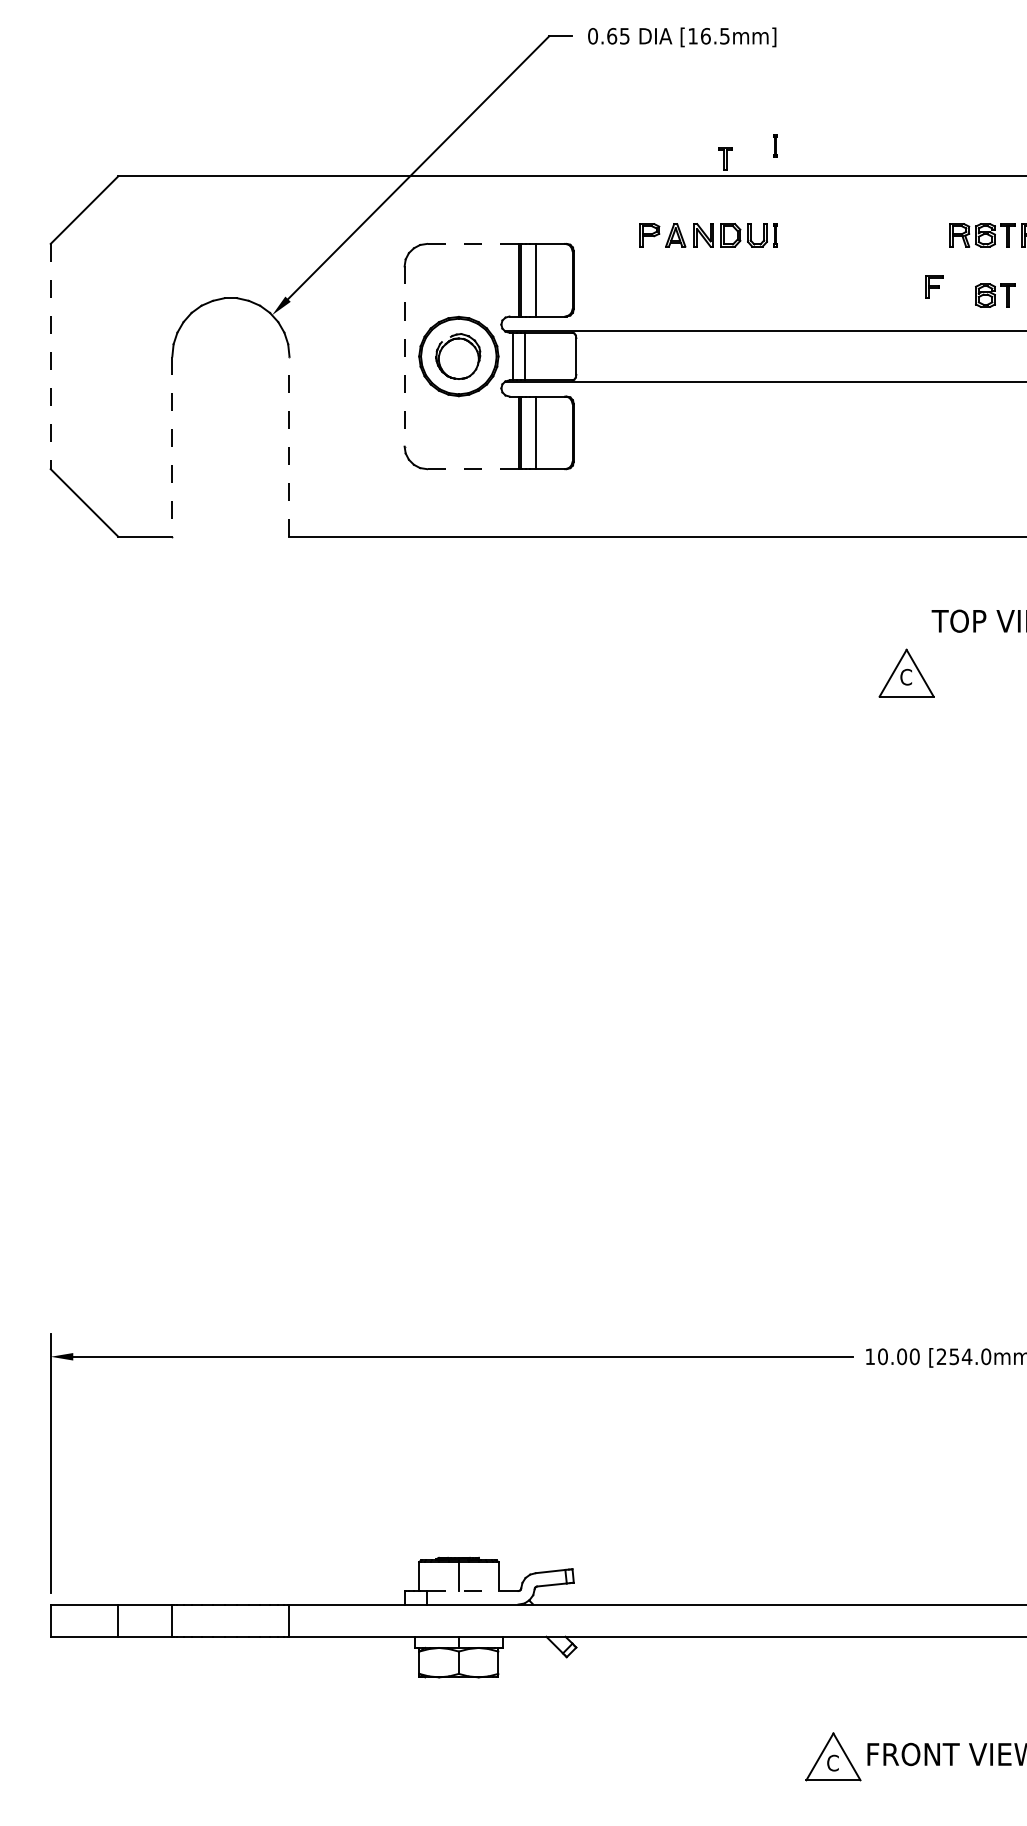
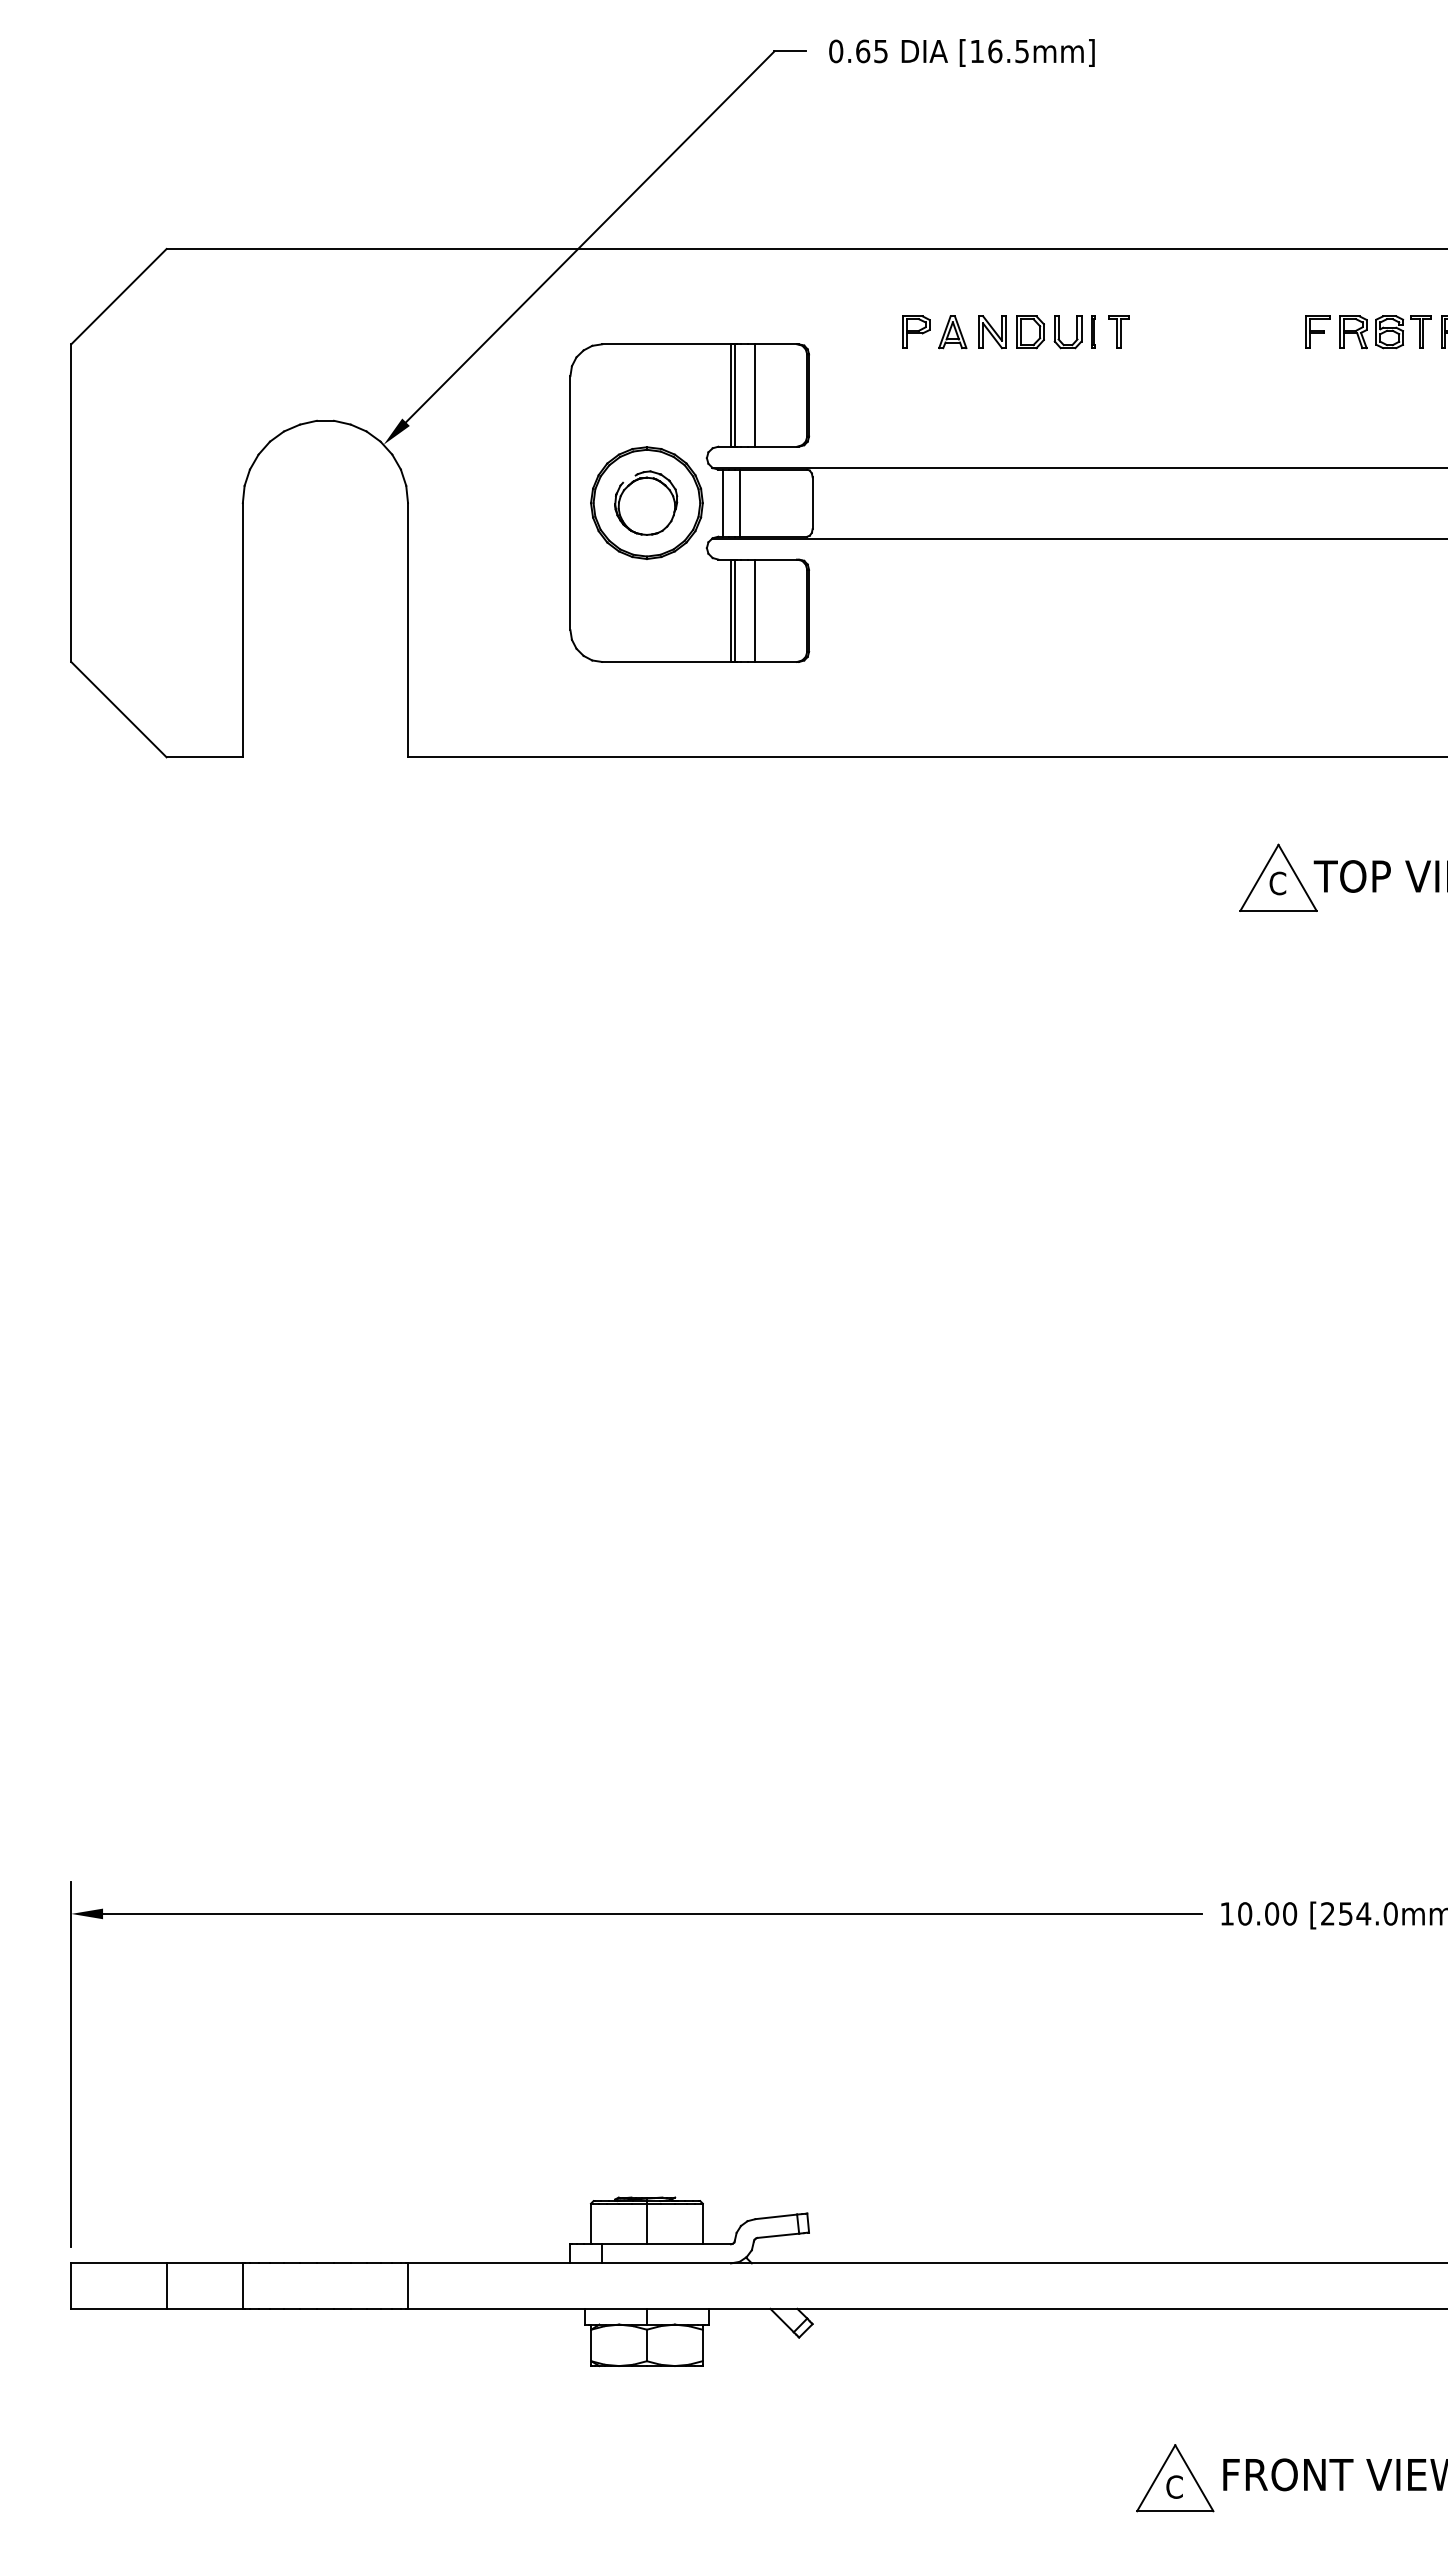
line: (775, 145) -> (1093, 205), removed
part: (725, 158) -> (1118, 331), moved
line: (472, 244) -> (666, 344), dashed -> solid
part: (934, 286) -> (1317, 331), moved
part: (995, 295) -> (1403, 417), removed
line: (50, 356) -> (71, 503), dashed -> solid
line: (404, 356) -> (570, 503), dashed -> solid
line: (172, 446) -> (242, 630), dashed -> solid
line: (289, 446) -> (408, 629), dashed -> solid
line: (472, 469) -> (666, 662), dashed -> solid
part: (906, 673) -> (1278, 877), moved
line: (472, 1591) -> (666, 2244), dashed -> solid

